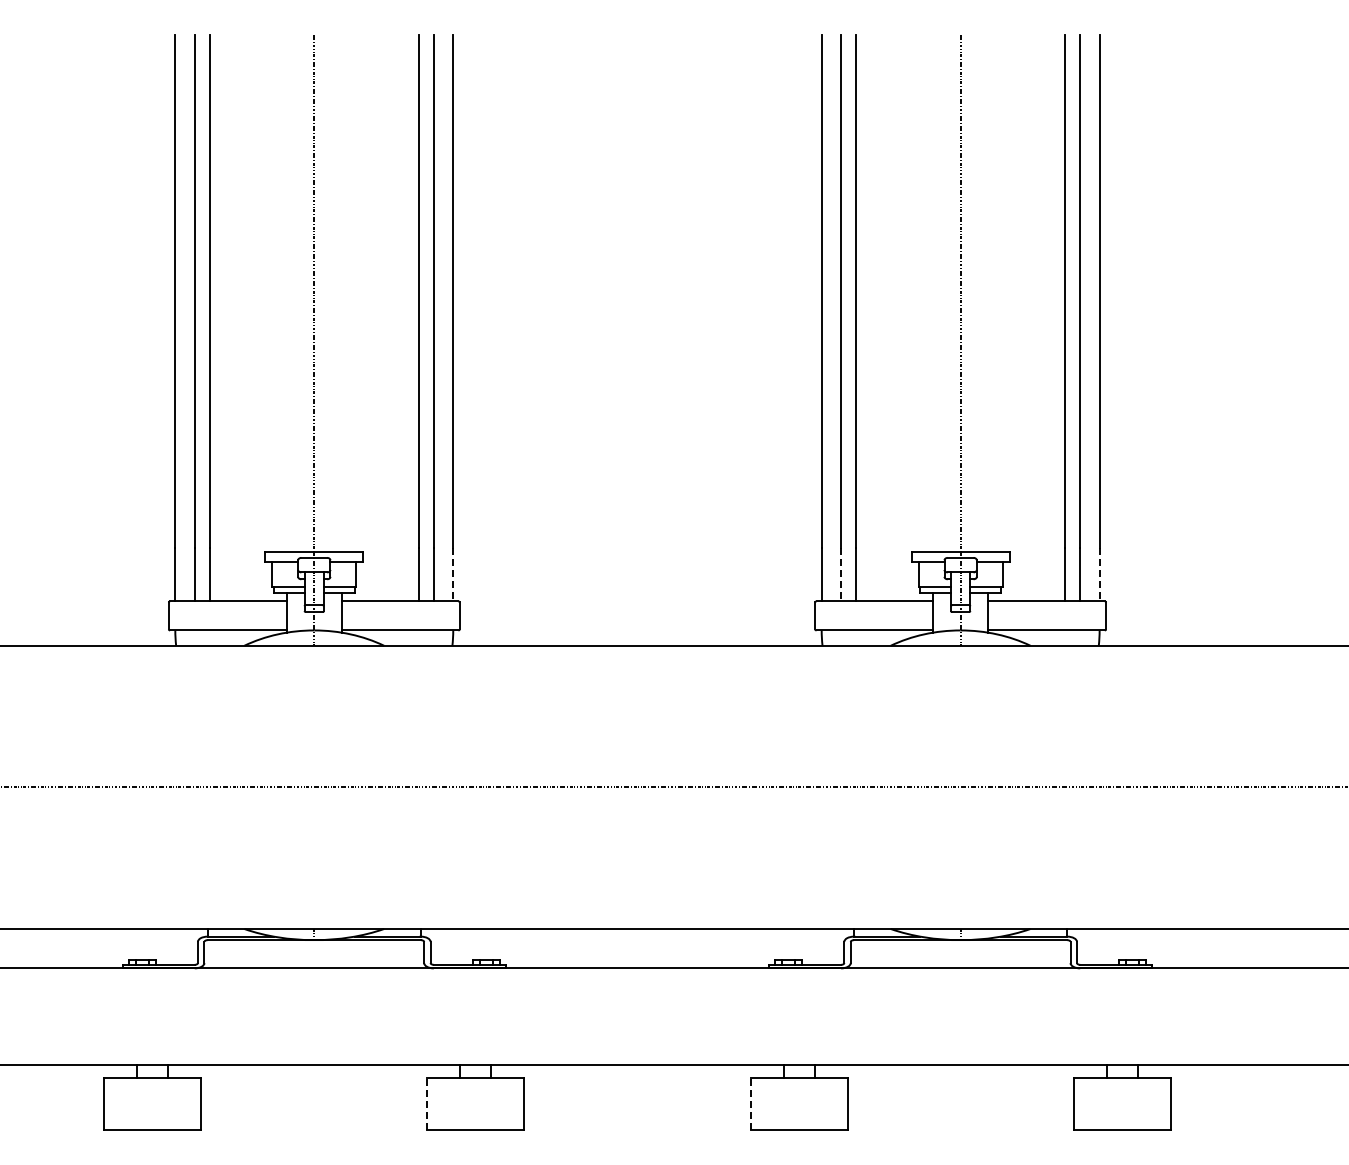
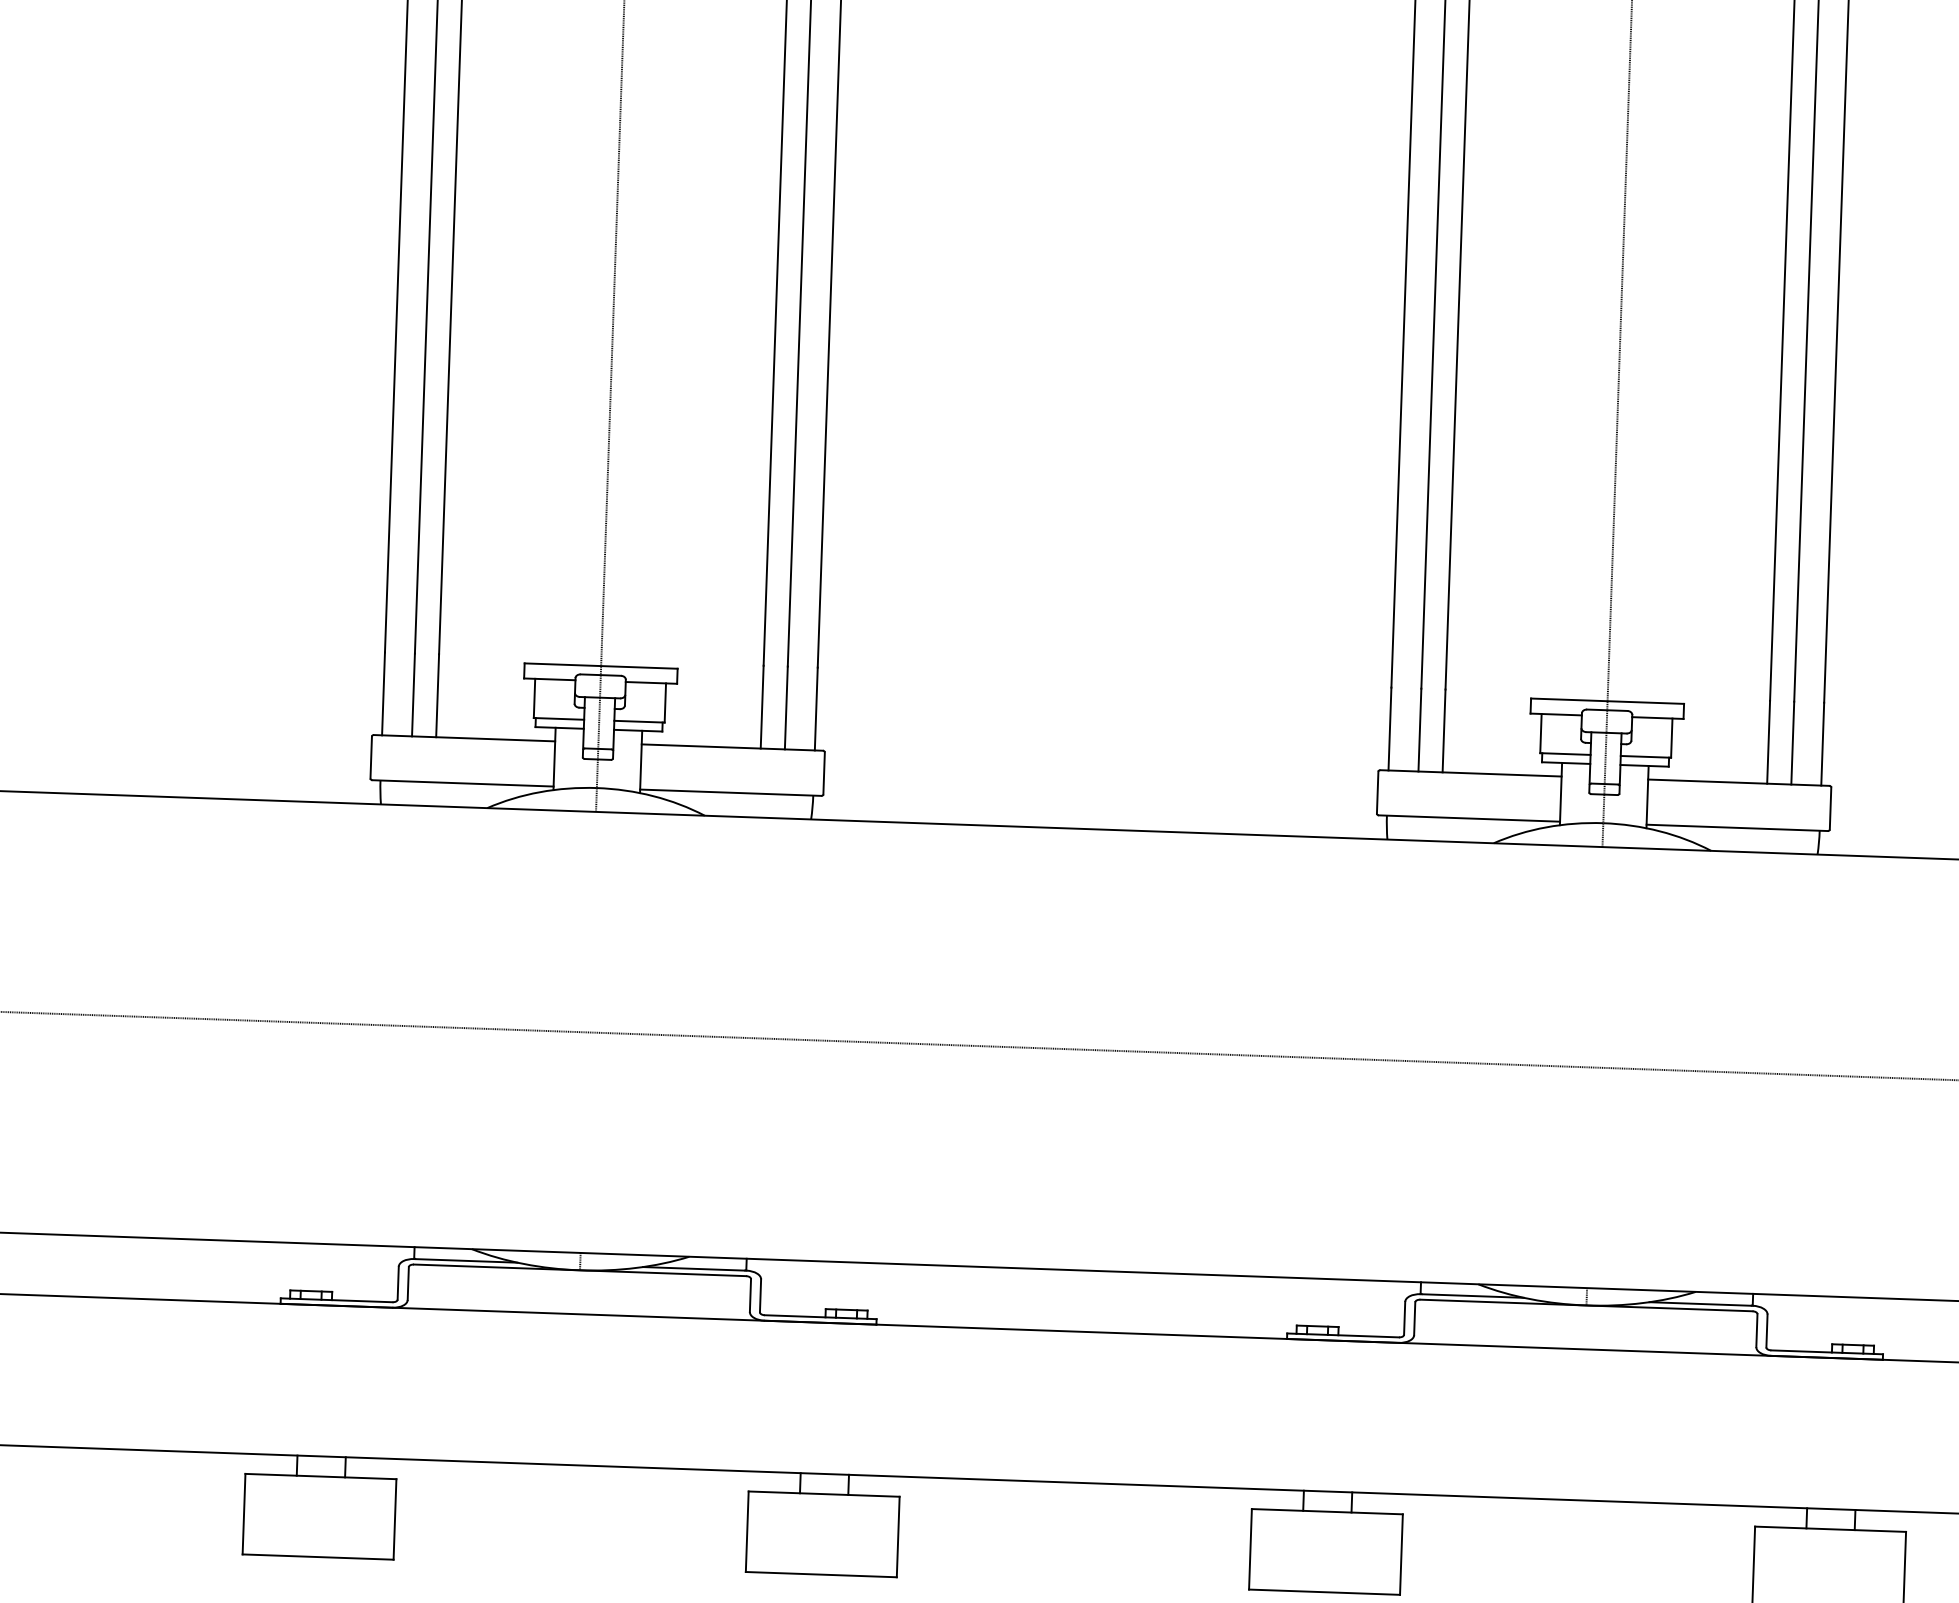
line: (453, 574) -> (816, 708), dashed -> solid
line: (840, 574) -> (1419, 729), dashed -> solid
line: (1099, 574) -> (1822, 743), dashed -> solid
line: (427, 1104) -> (747, 1532), dashed -> solid
line: (750, 1104) -> (1250, 1549), dashed -> solid

